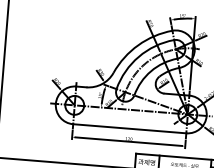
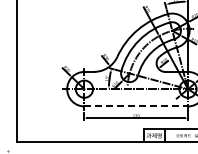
line: (130, 128) -> (136, 106), solid -> dashed

